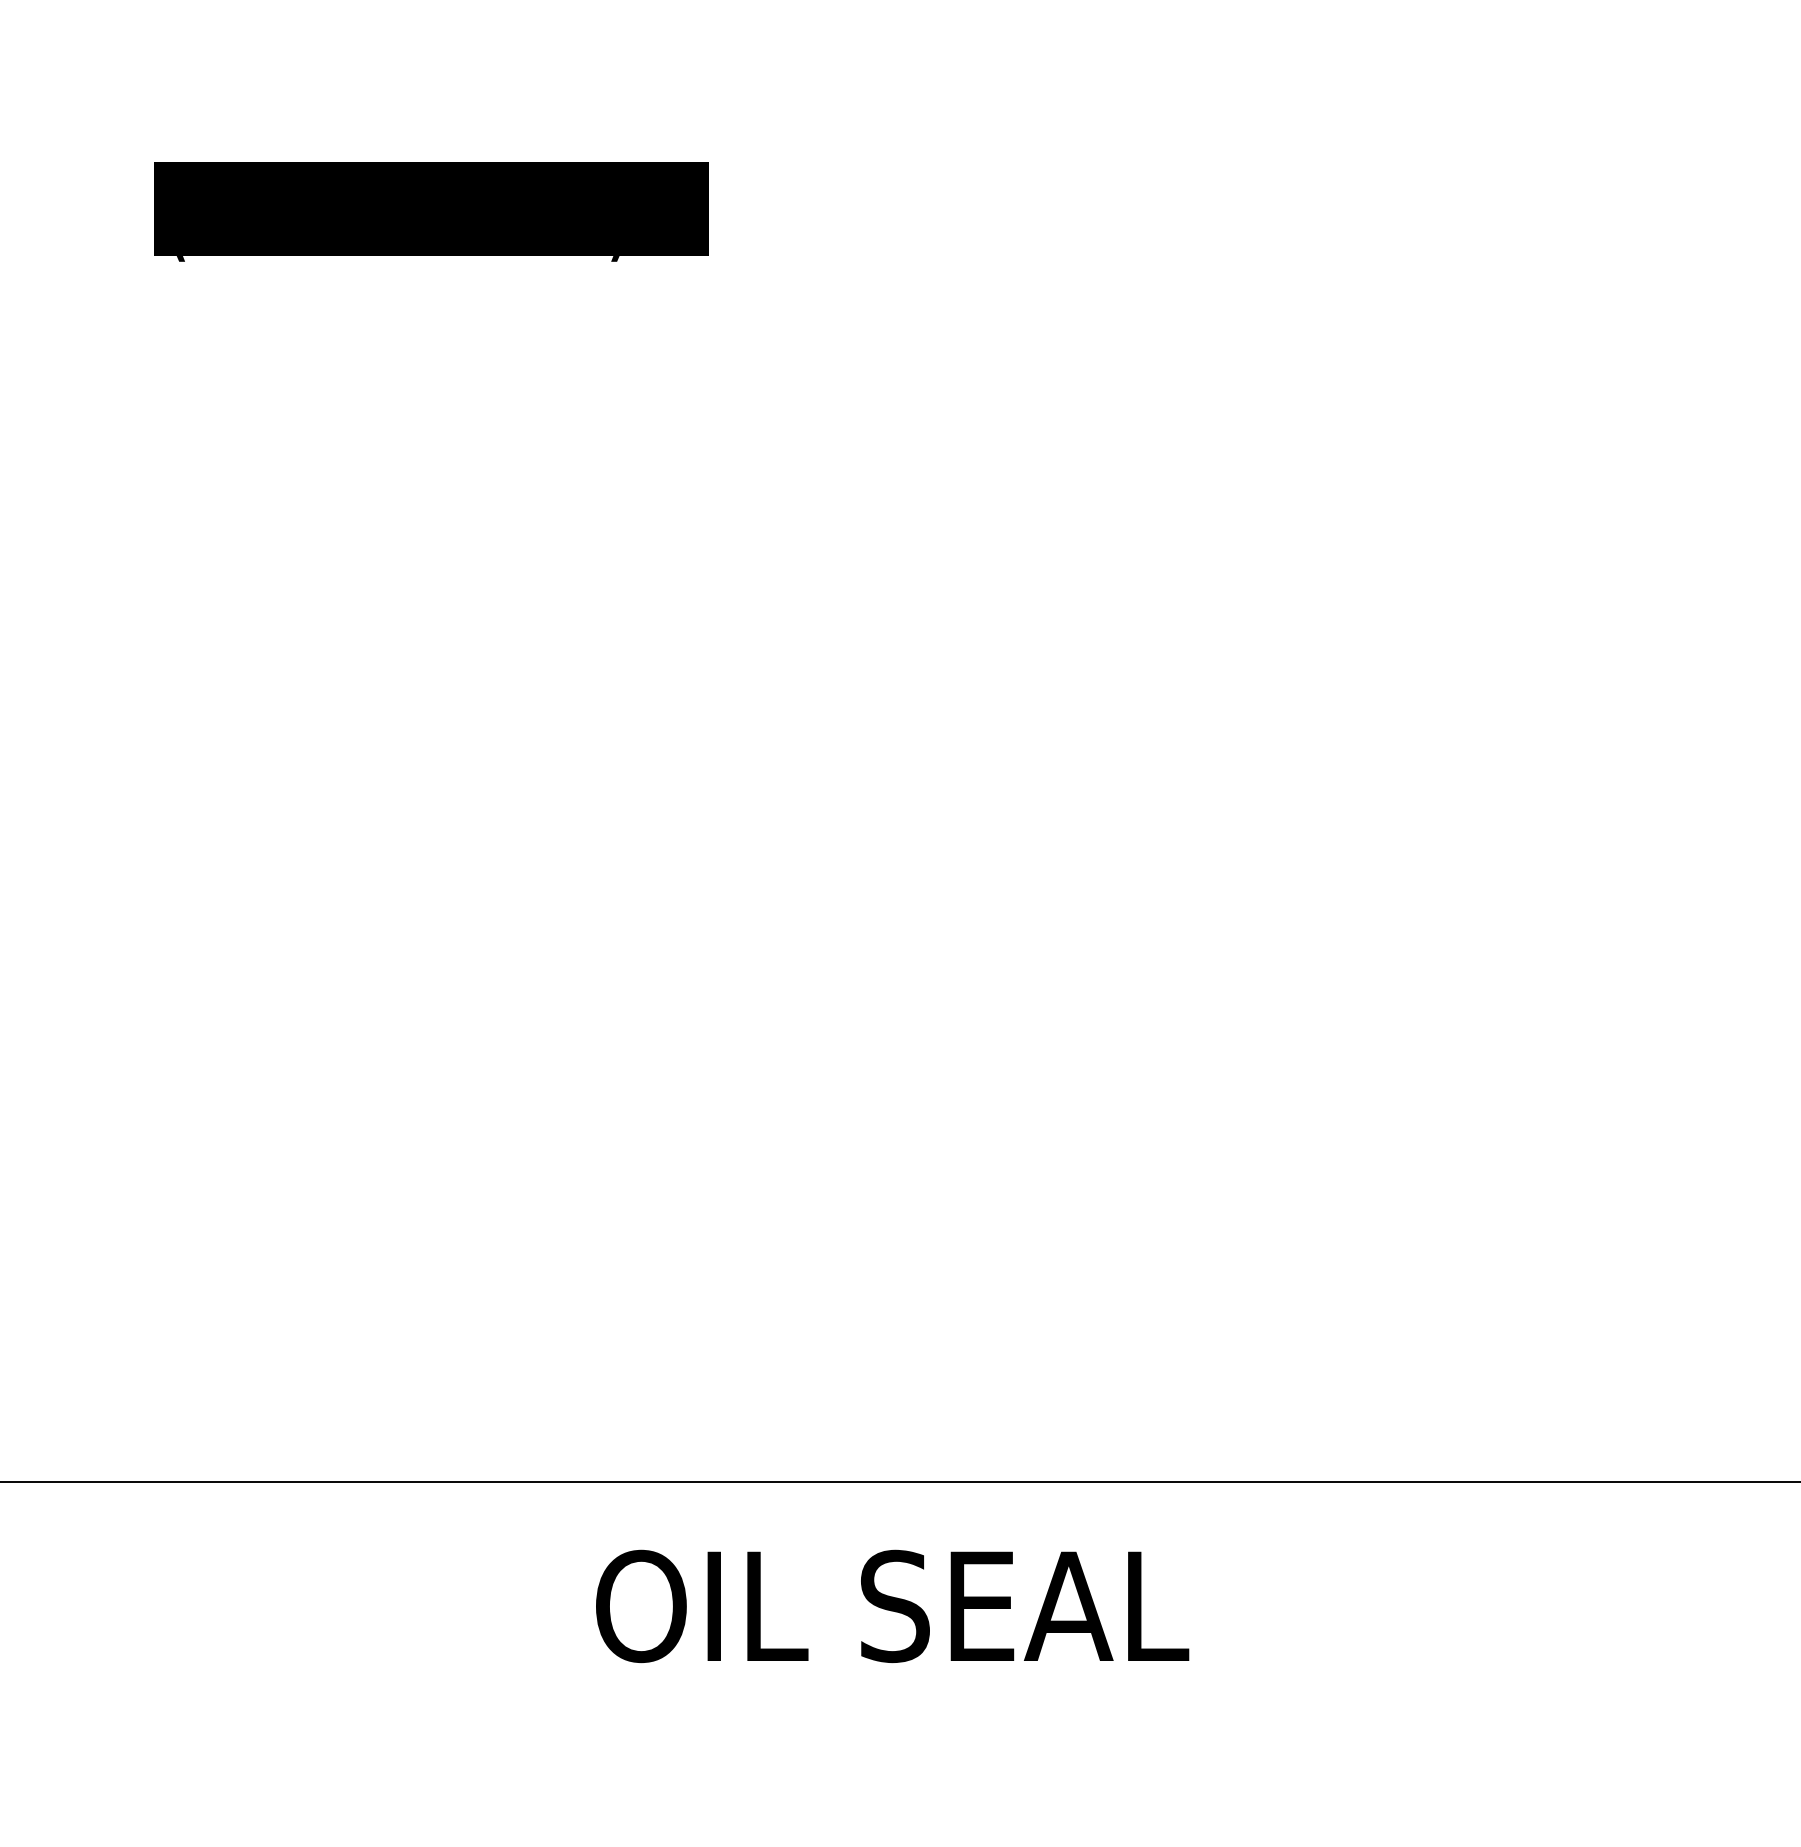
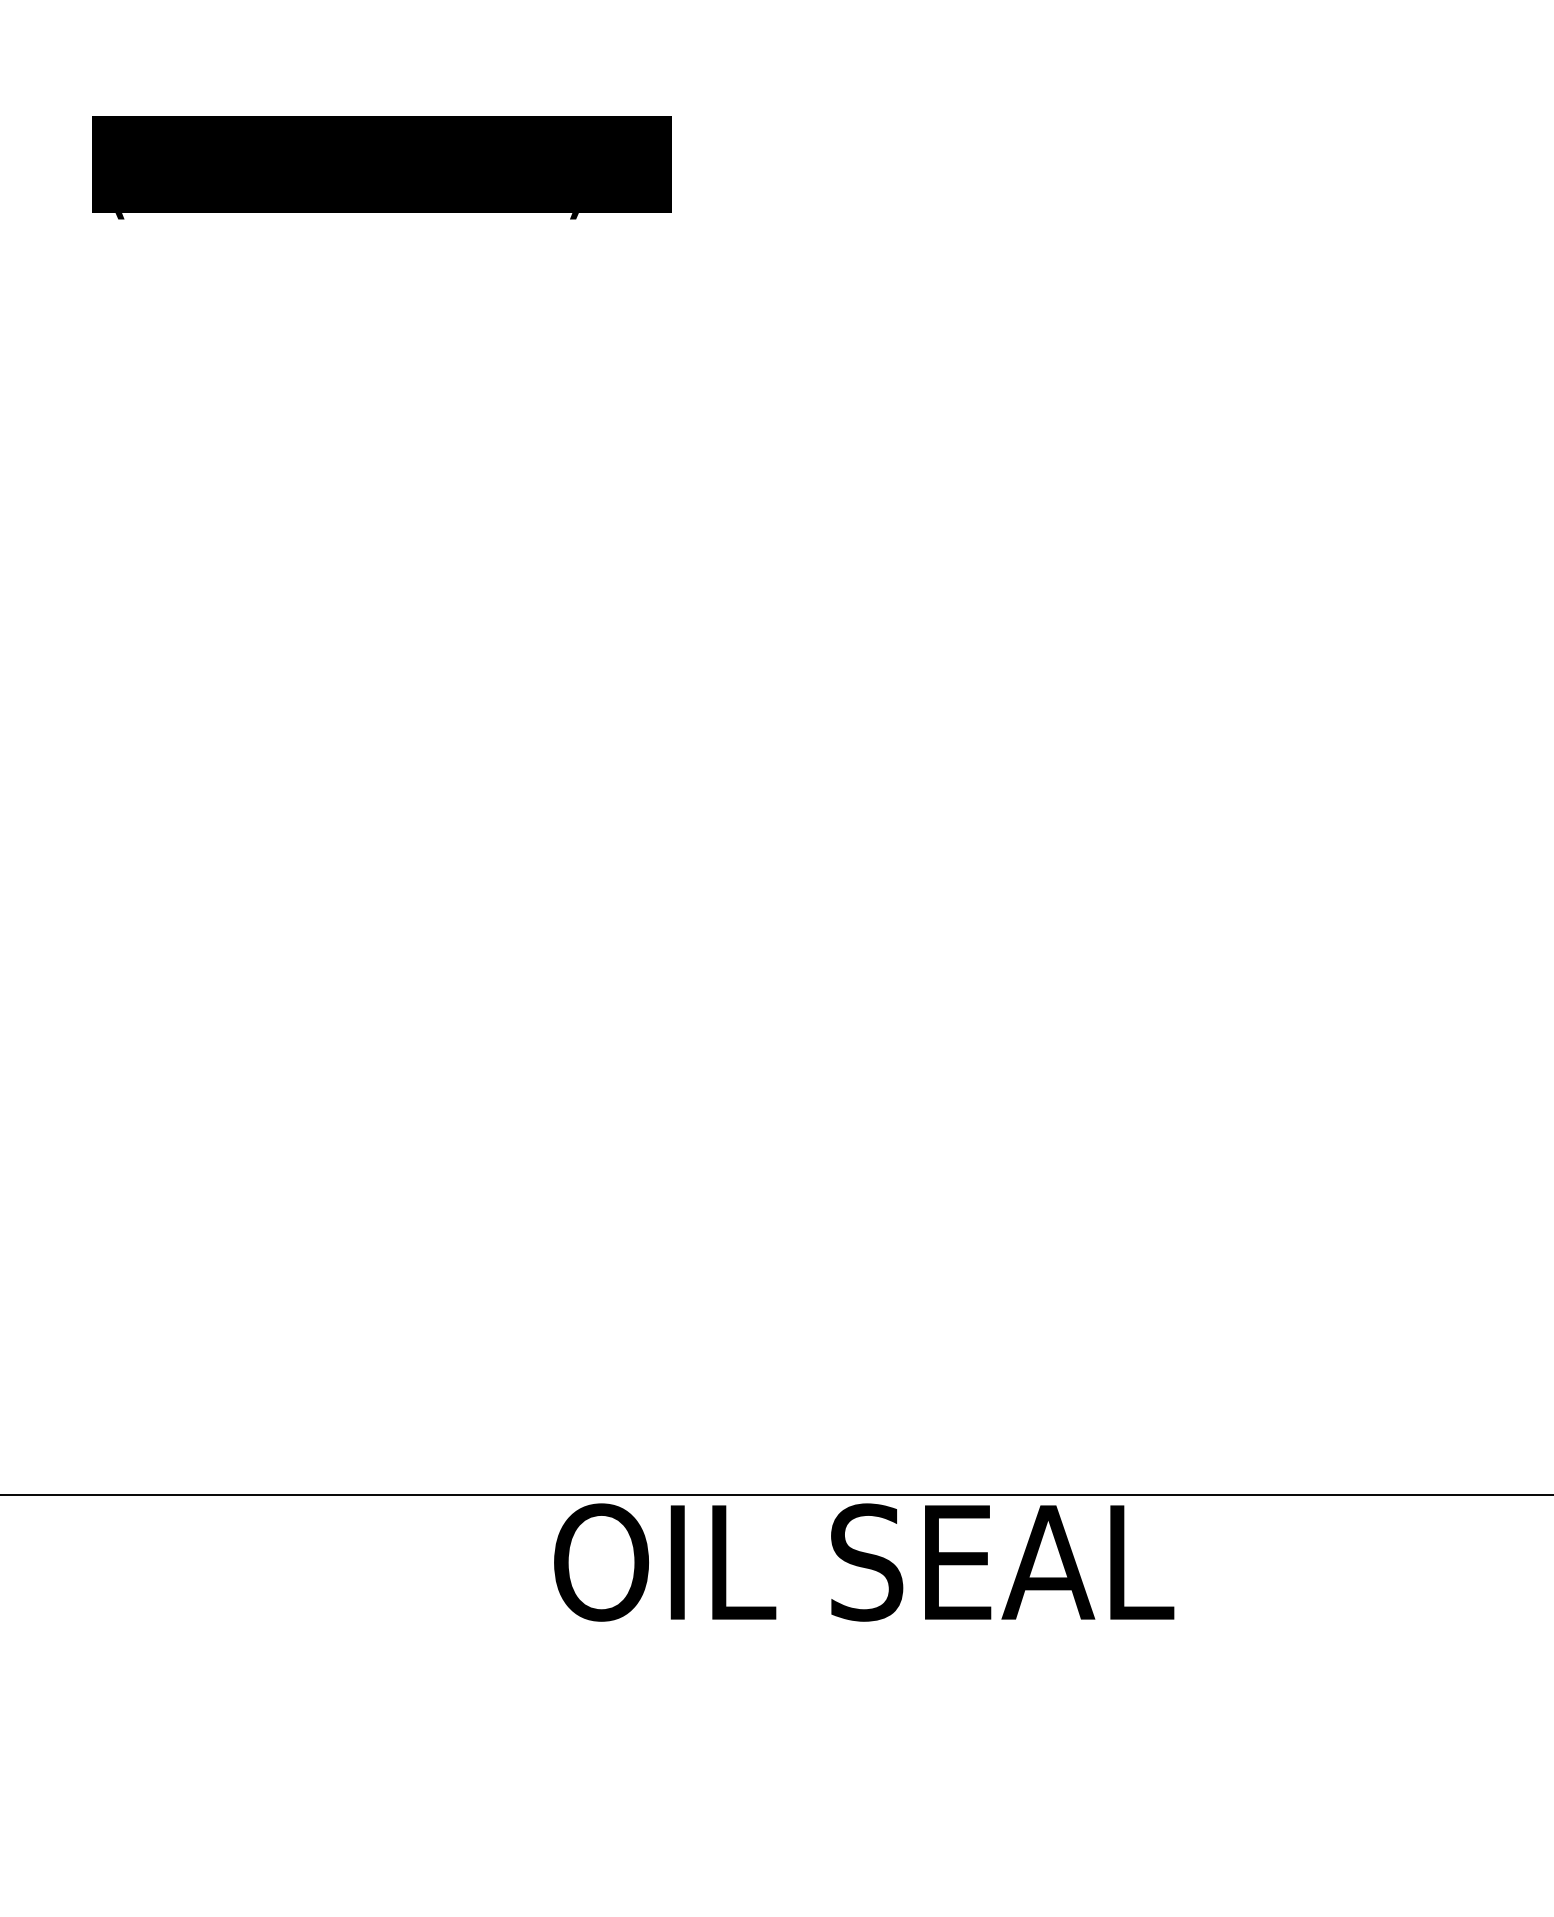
text: (892, 1606) -> (864, 1562), moved

